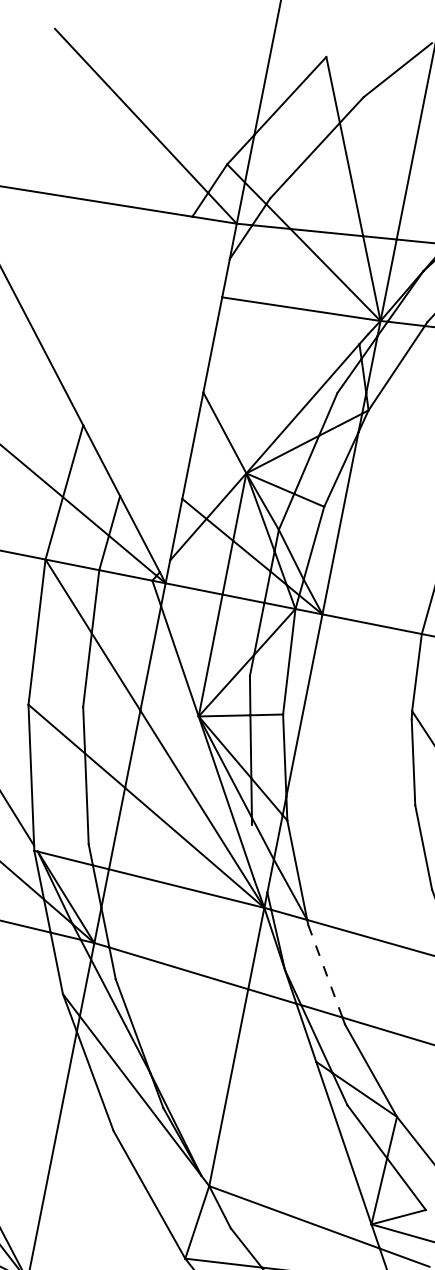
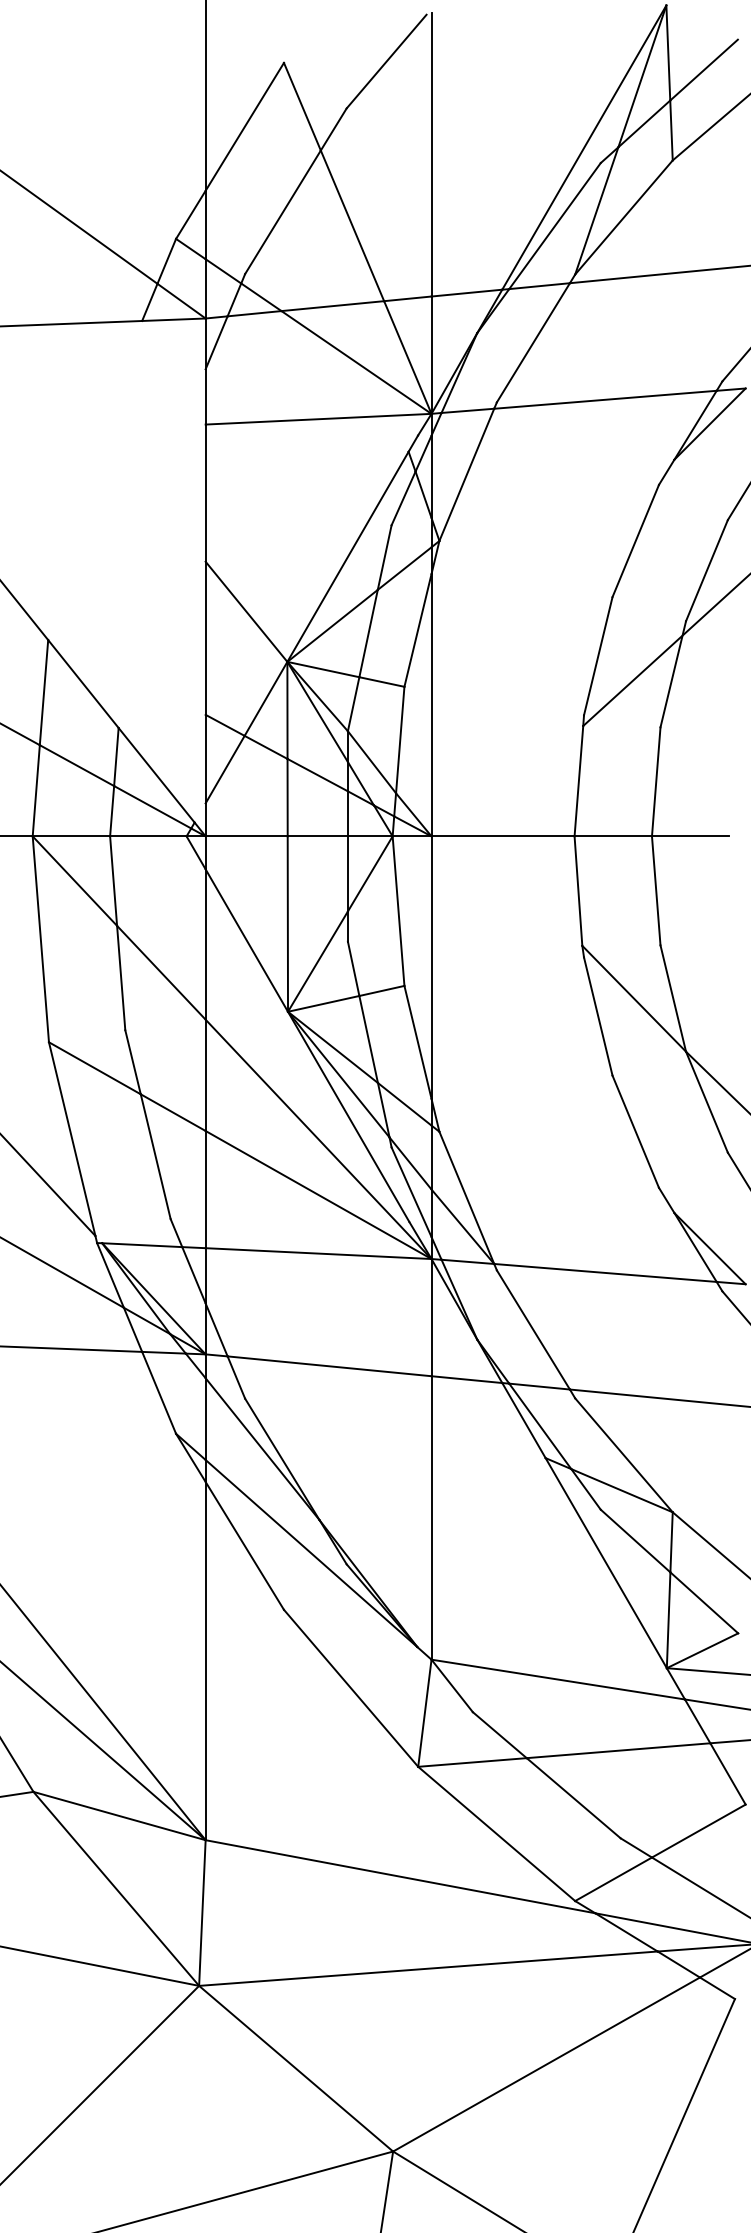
line: (259, 858) -> (411, 1192), added
line: (325, 970) -> (533, 1329), dashed -> solid

